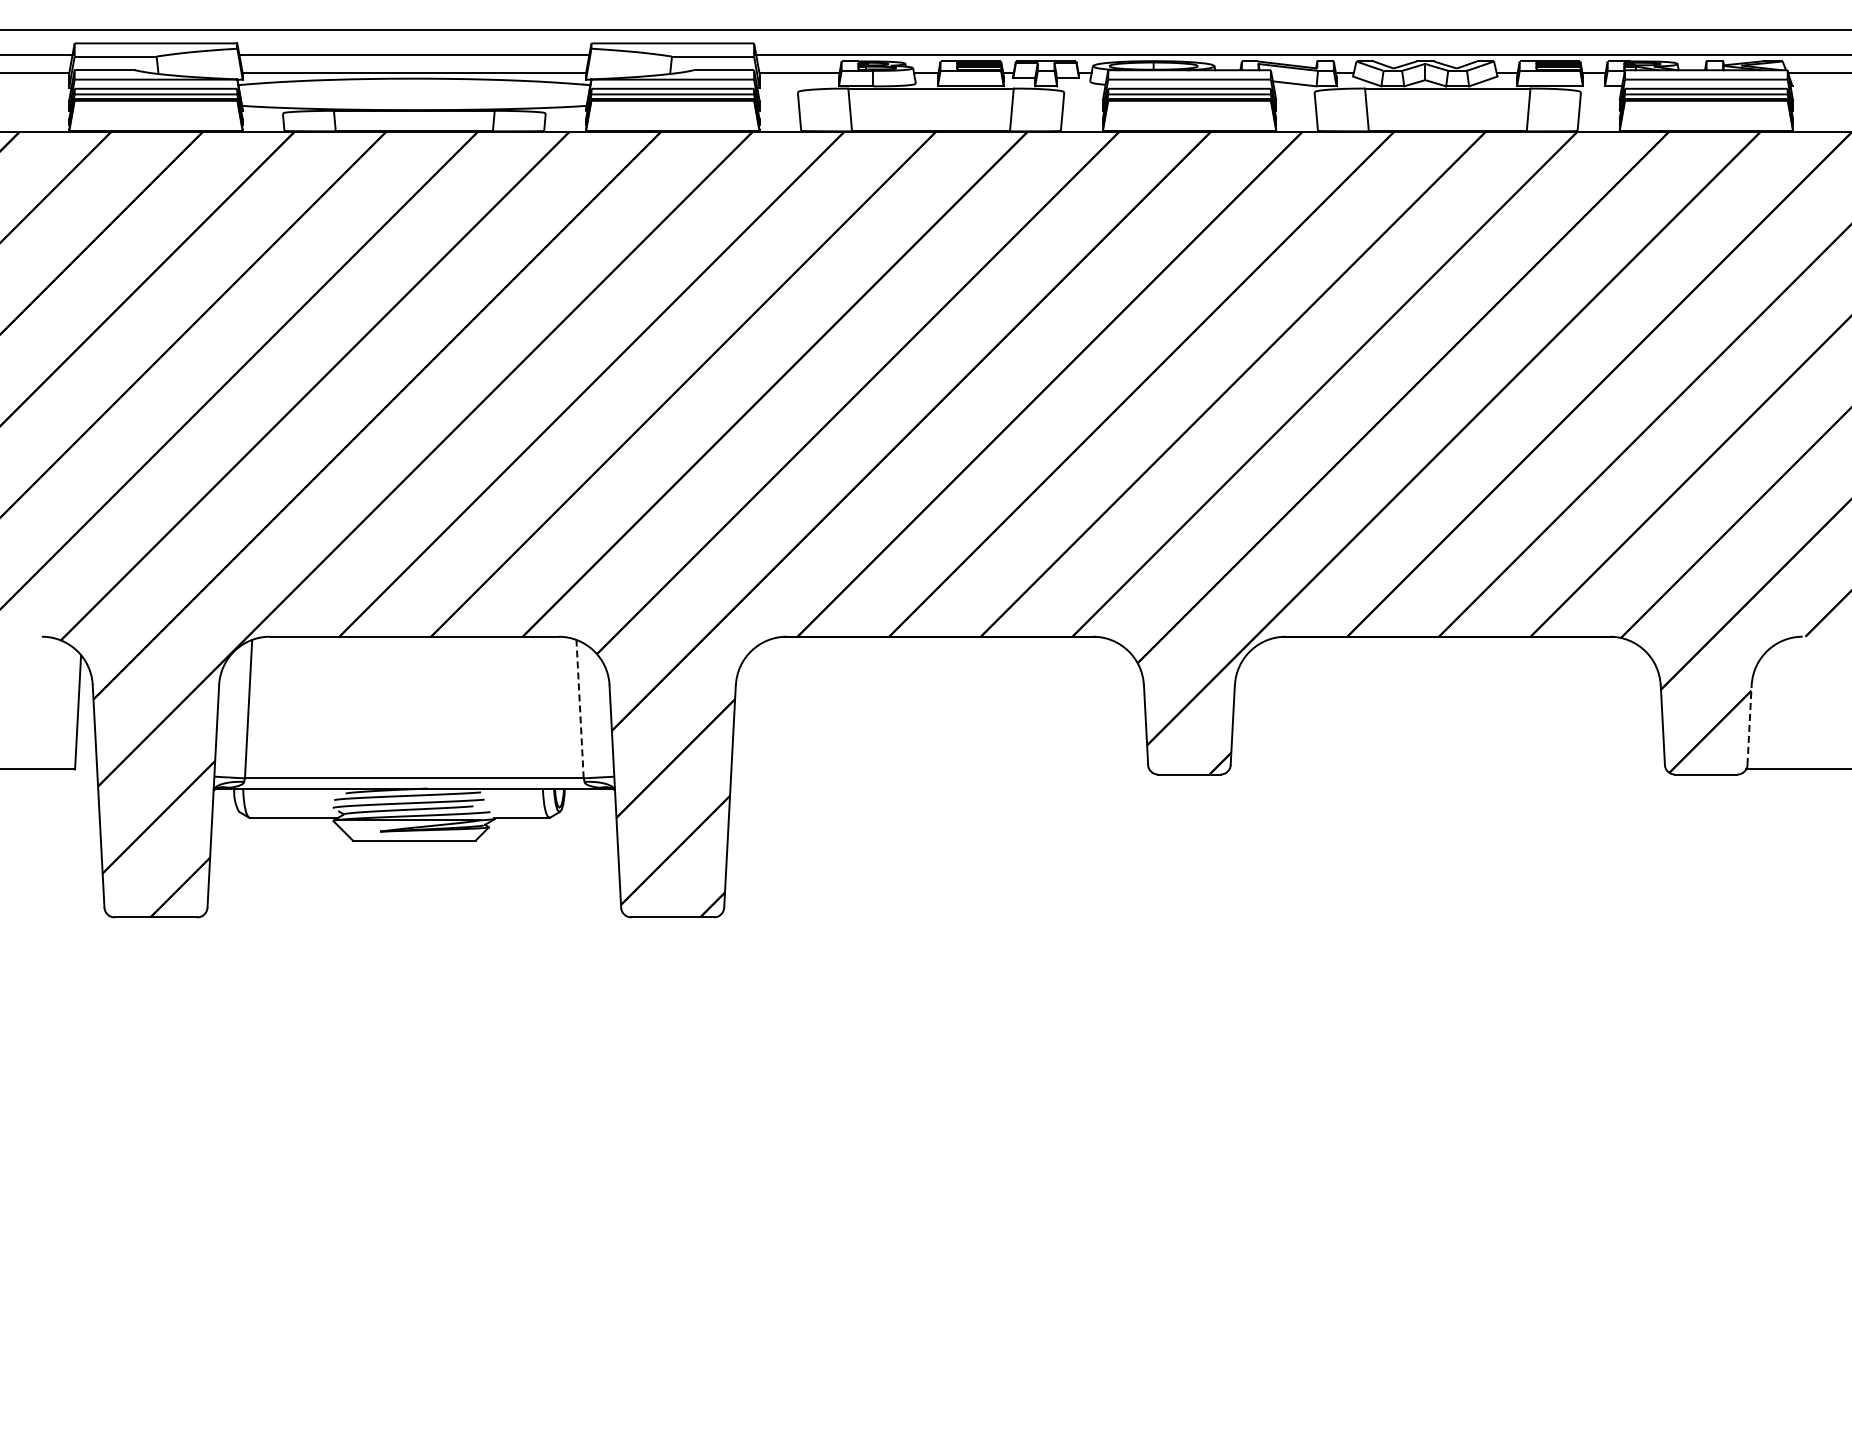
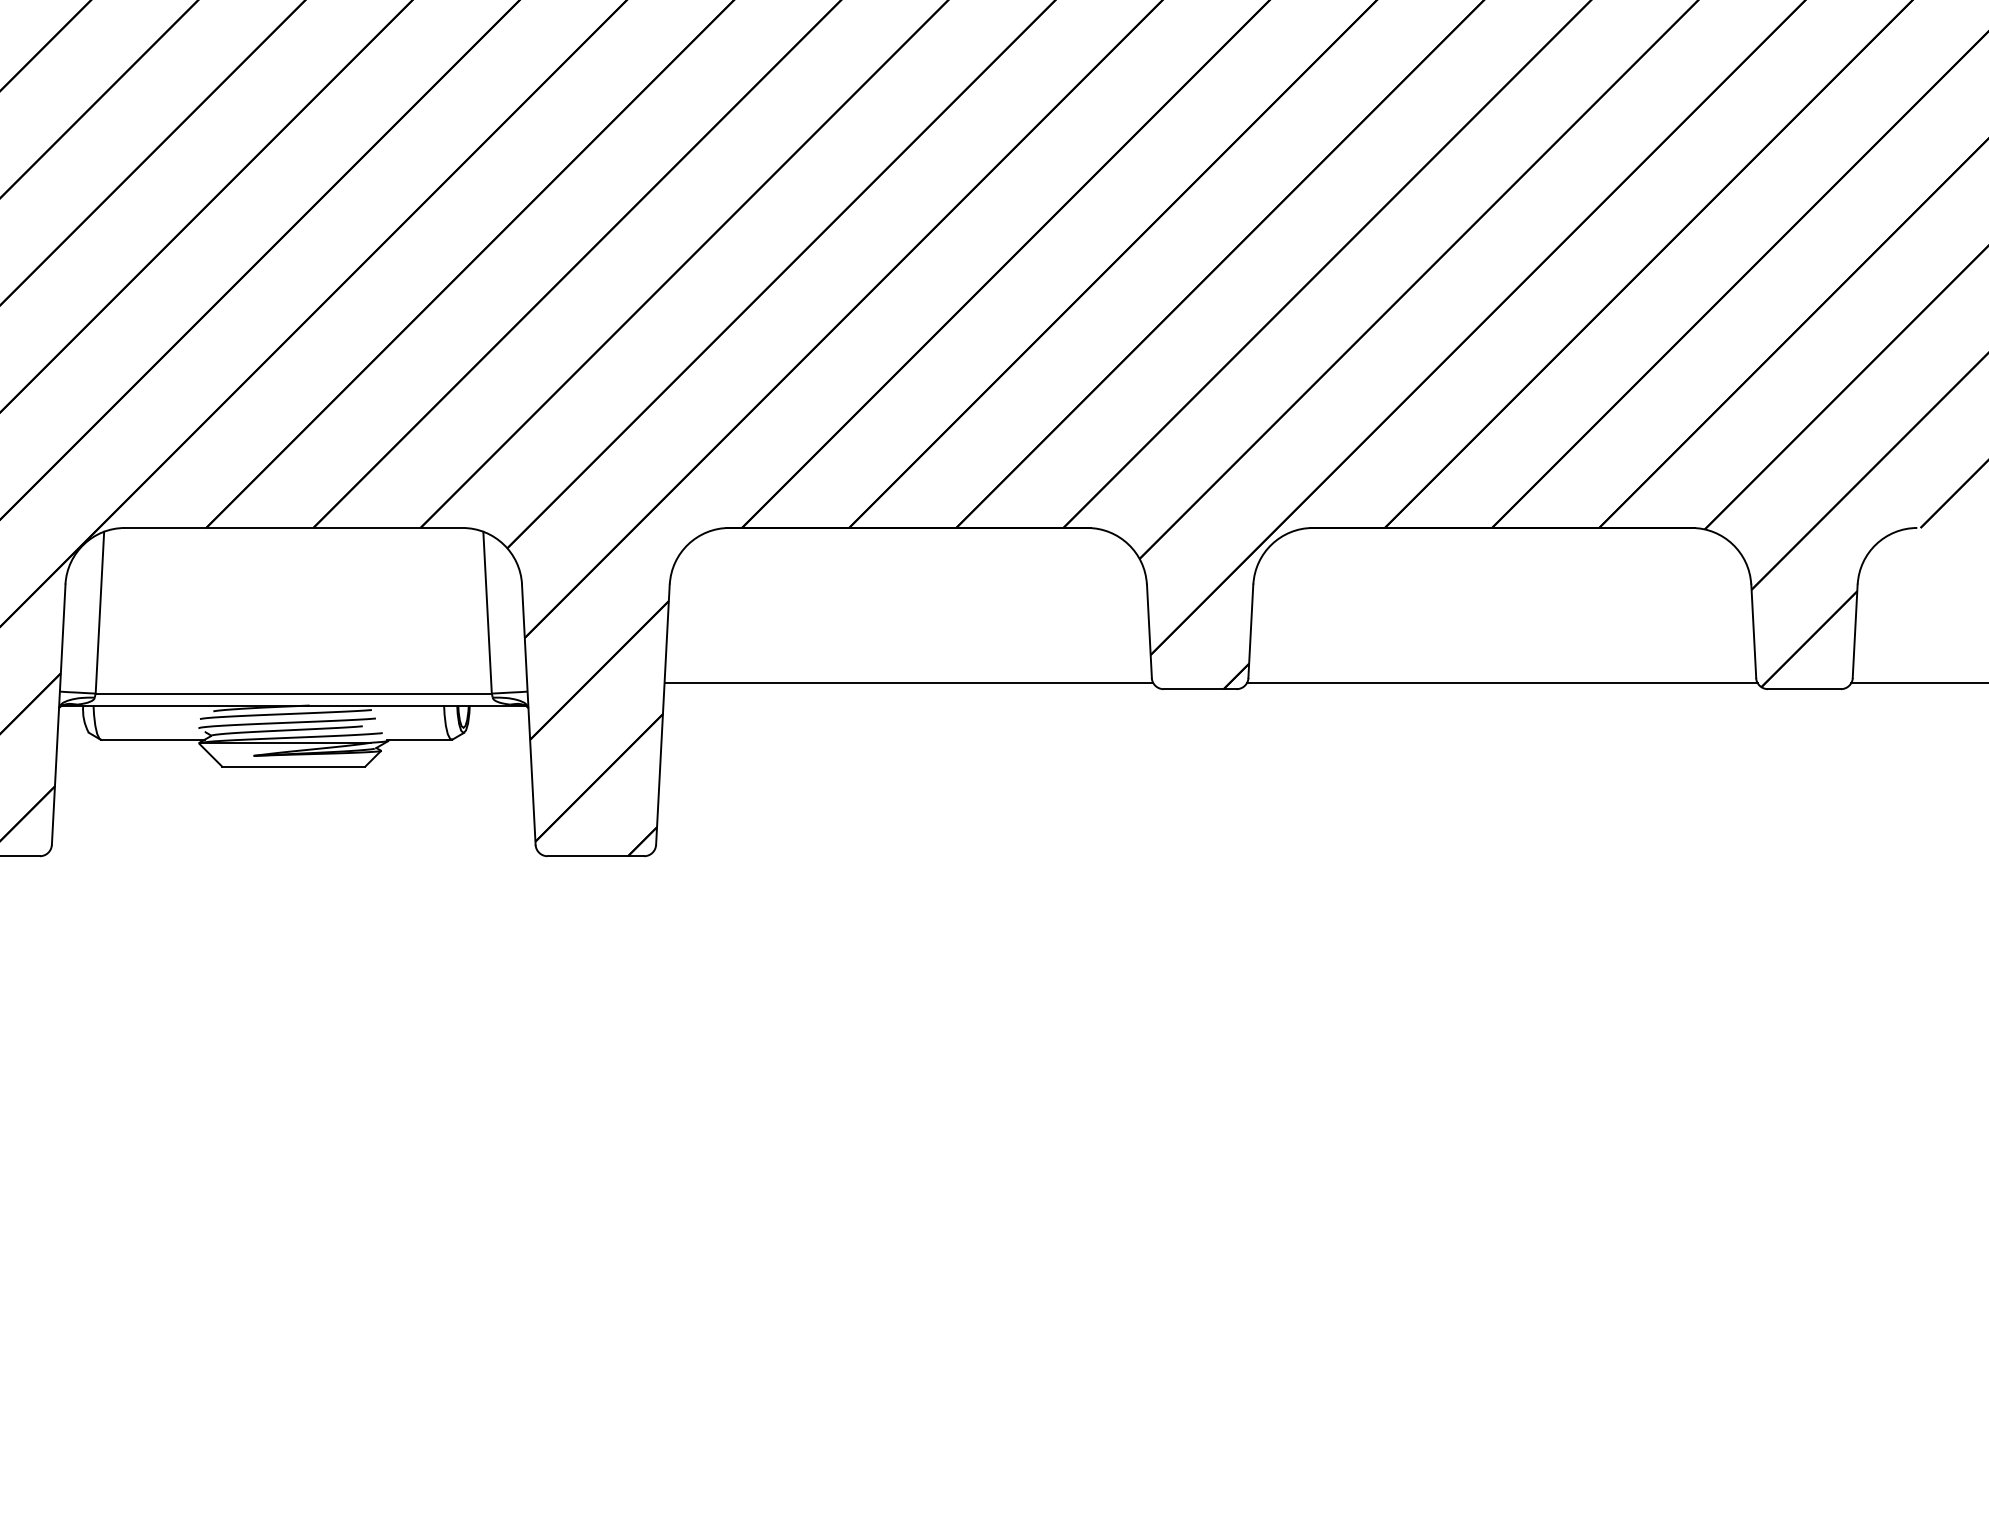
line: (580, 708) -> (488, 611), dashed -> solid
line: (1749, 724) -> (1855, 630), dashed -> solid
line: (940, 769) -> (909, 683), added
line: (1447, 769) -> (1501, 683), added

